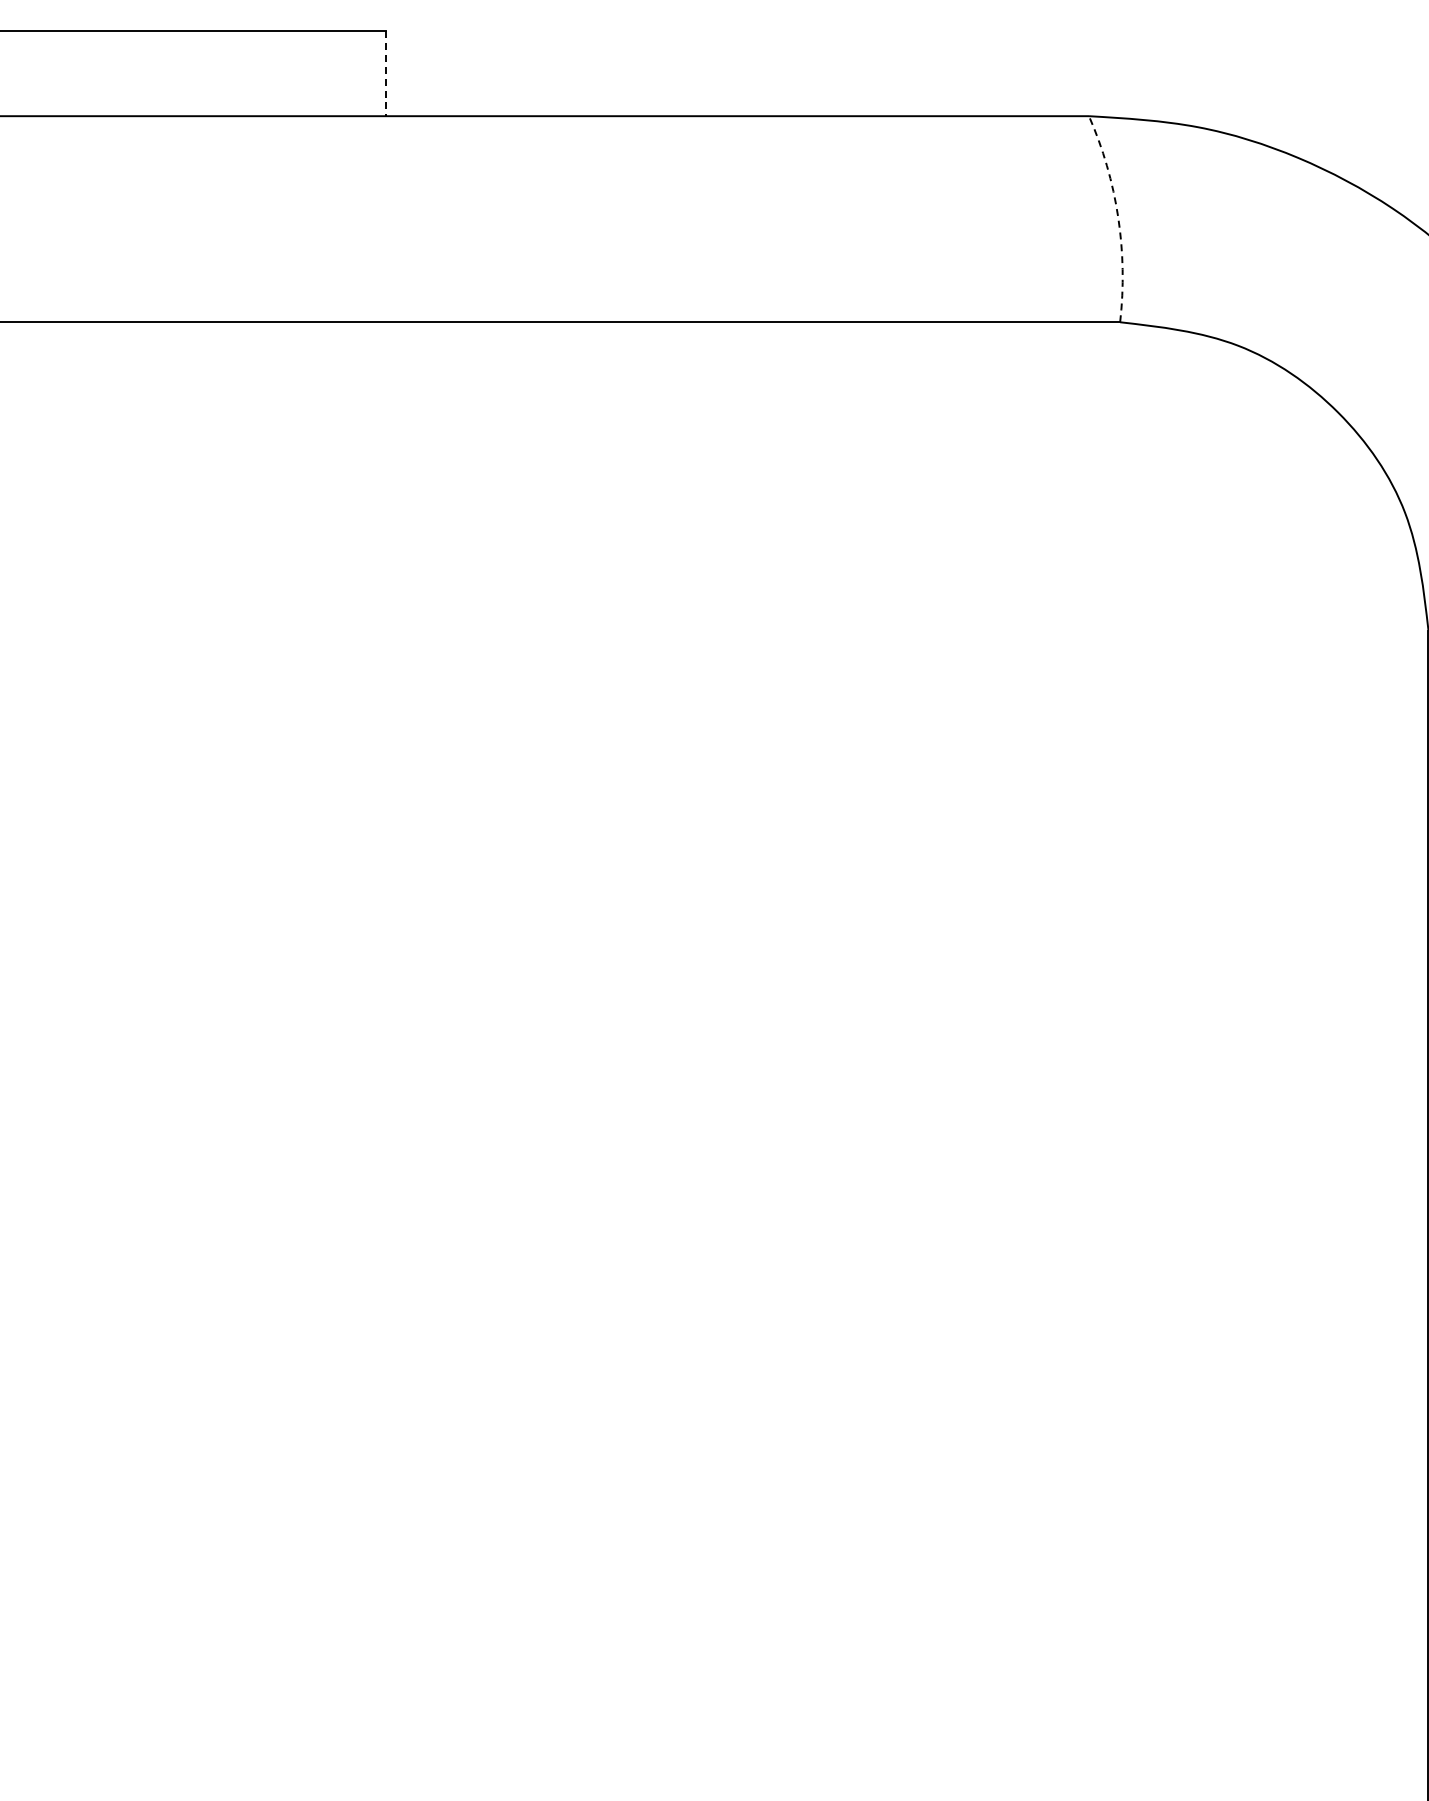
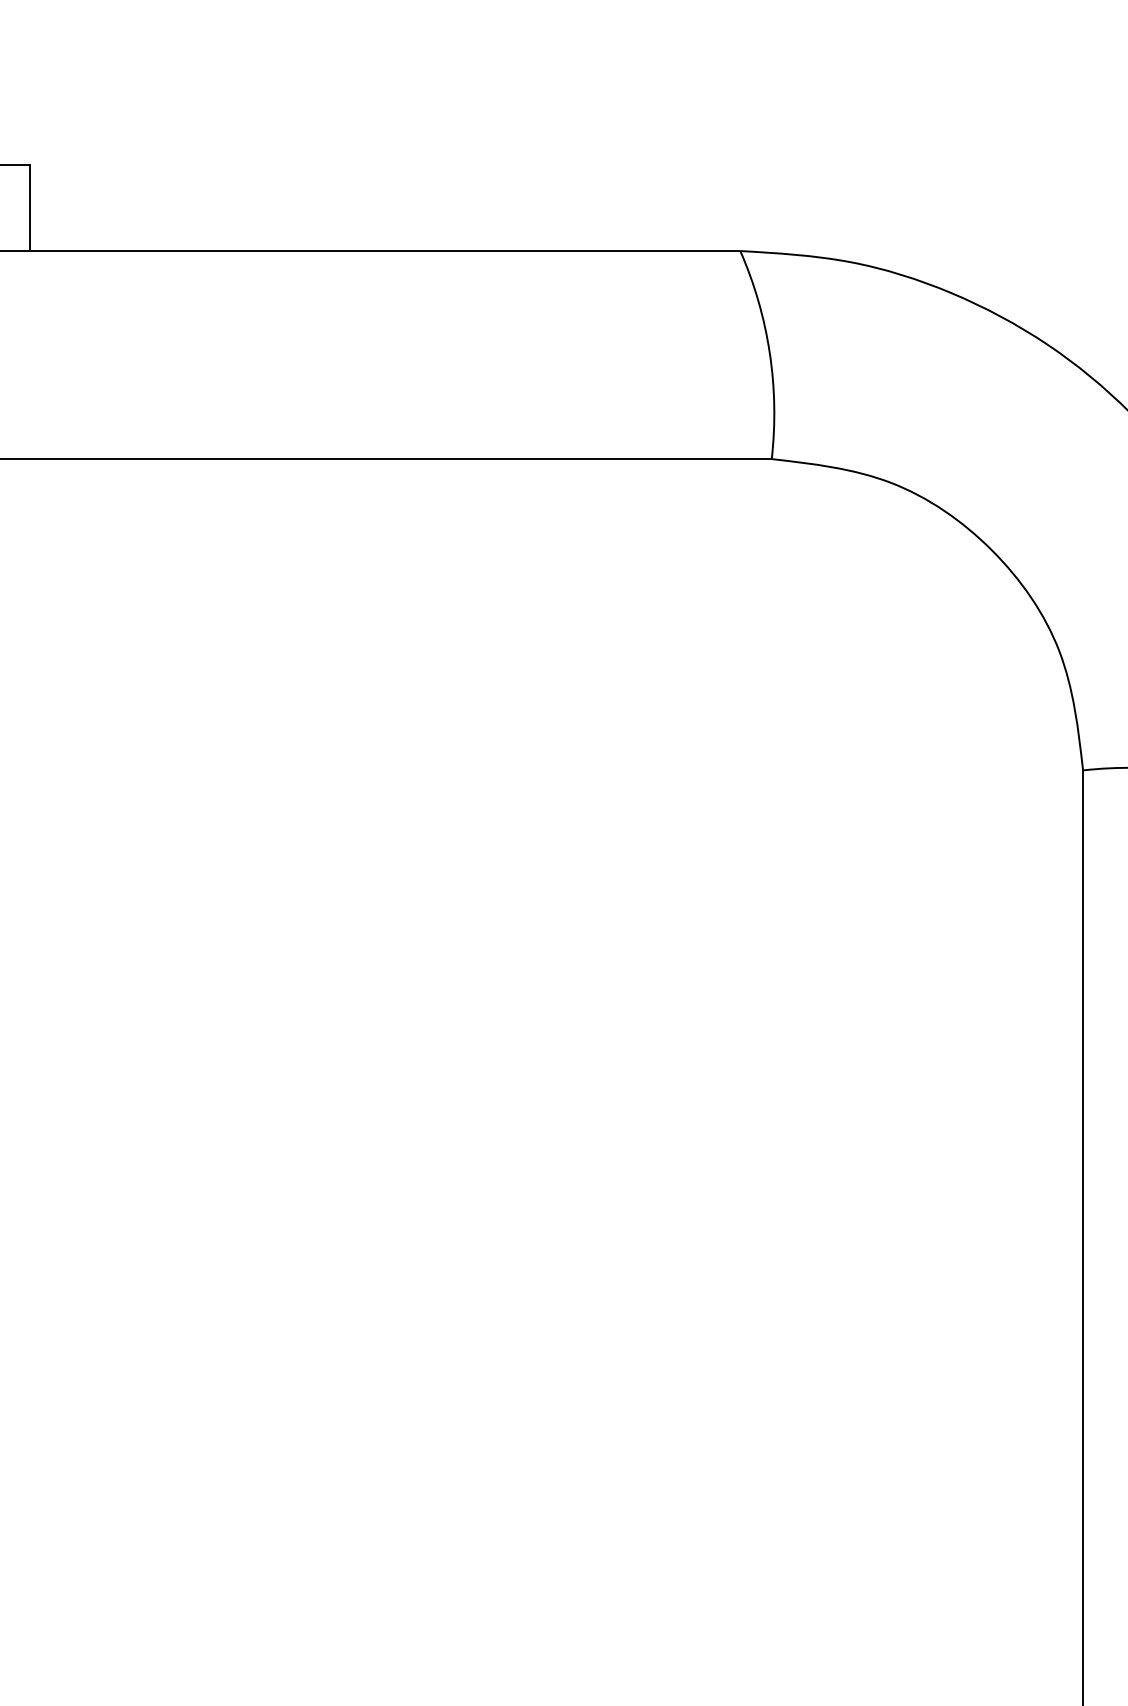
line: (385, 74) -> (29, 208), dashed -> solid
arc: (1118, 217) -> (770, 353), dashed -> solid

